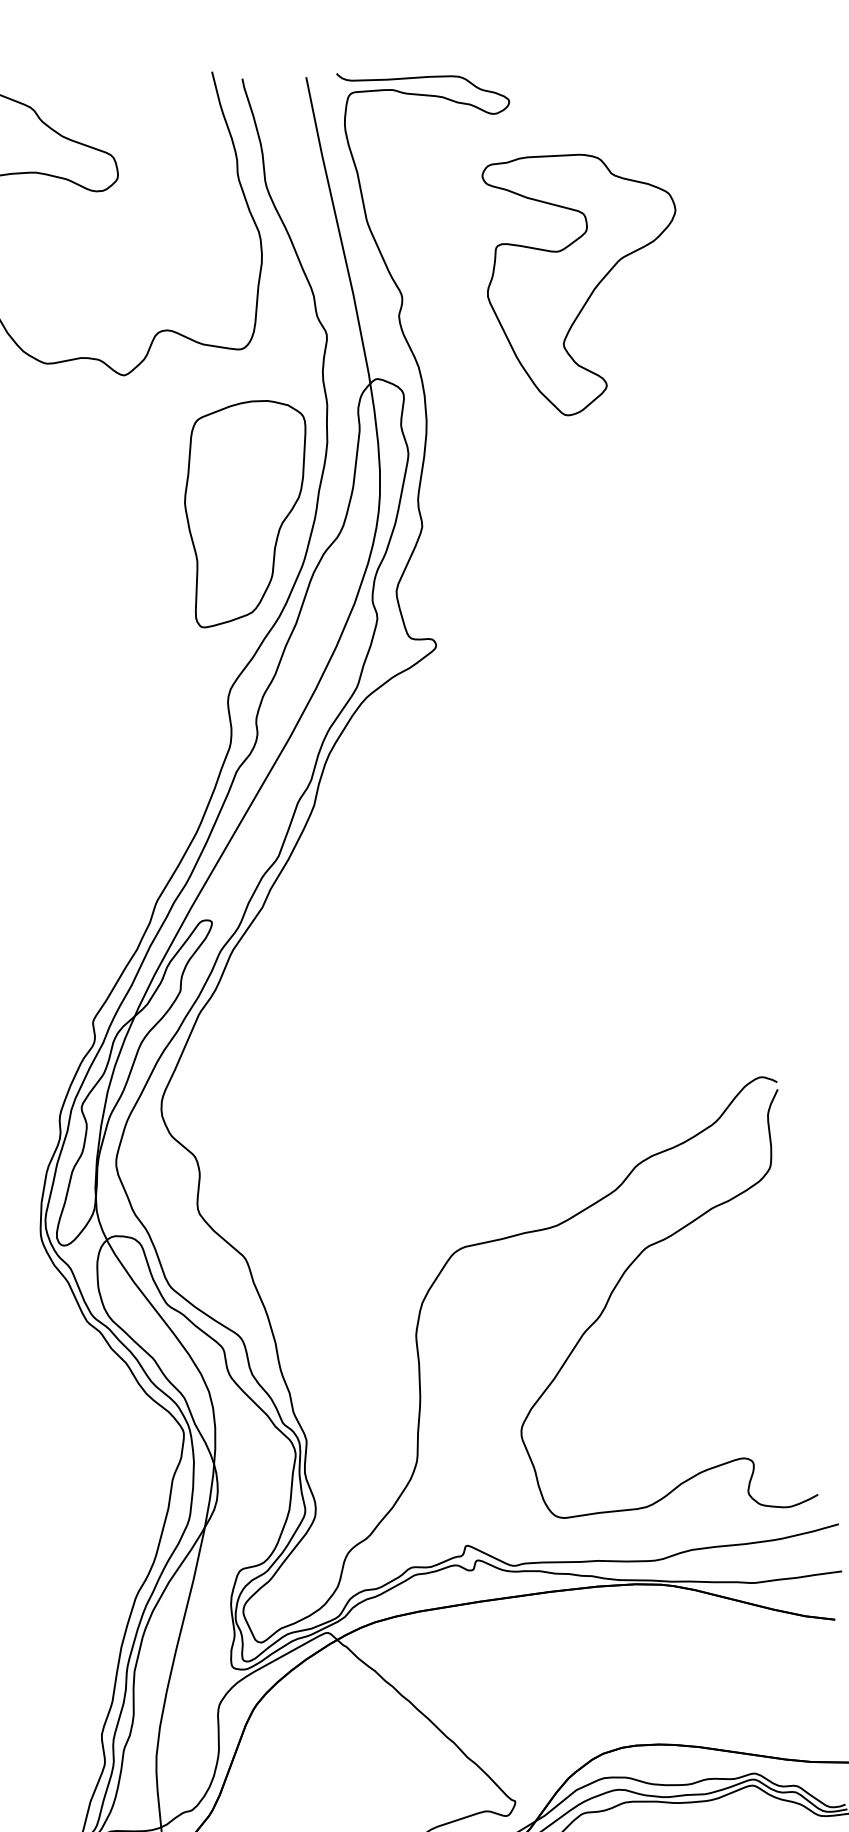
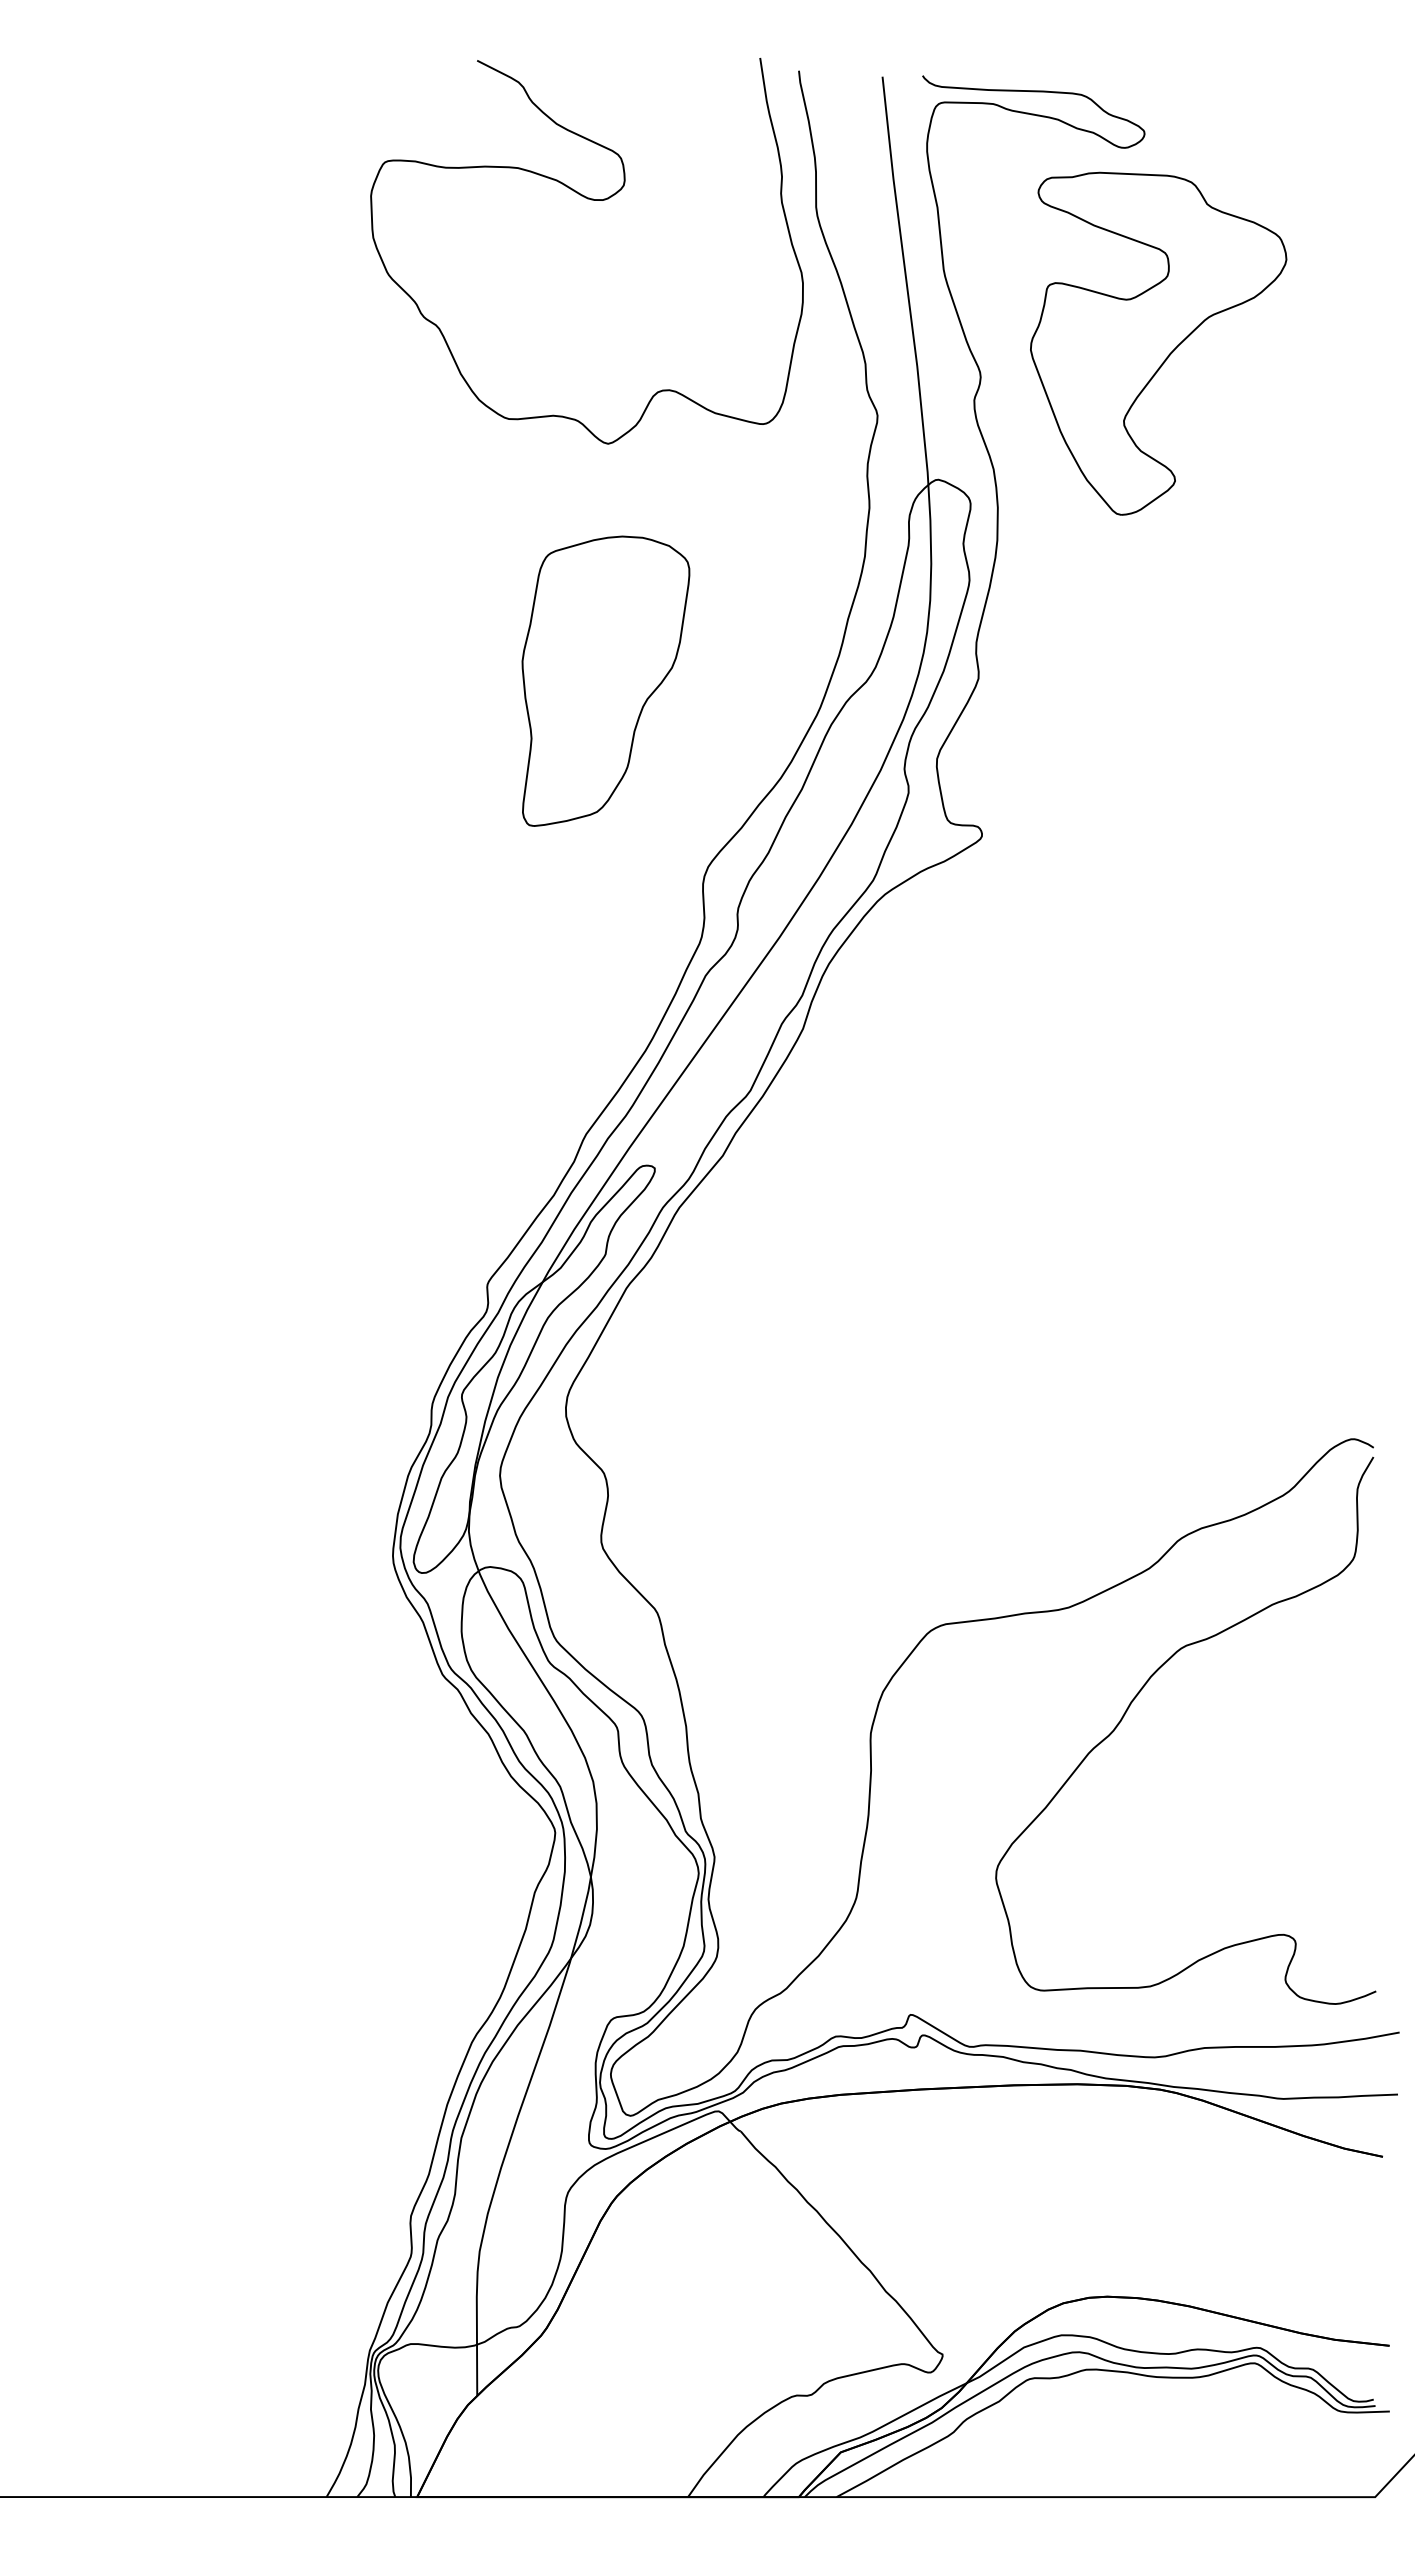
part: (584, 282) -> (1158, 343), moved
part: (249, 511) -> (605, 680), moved

